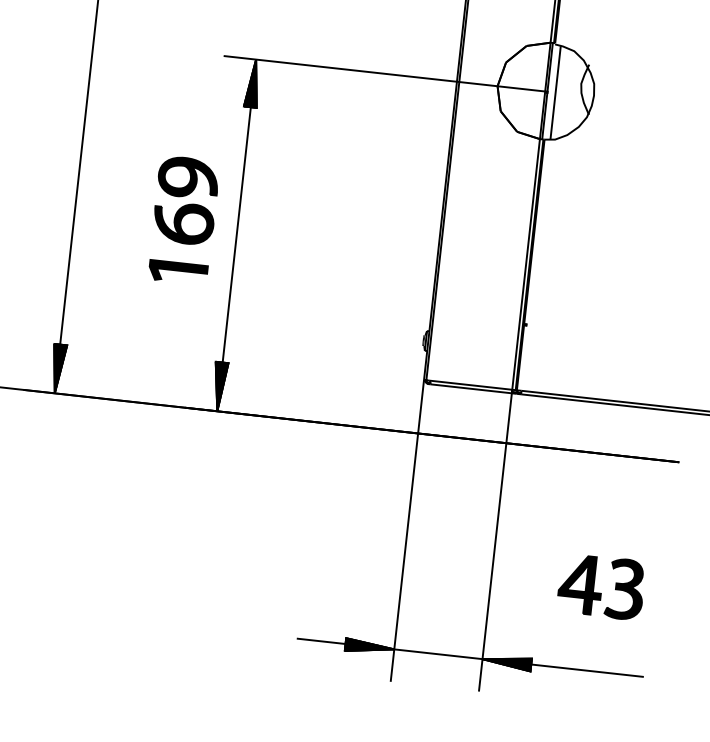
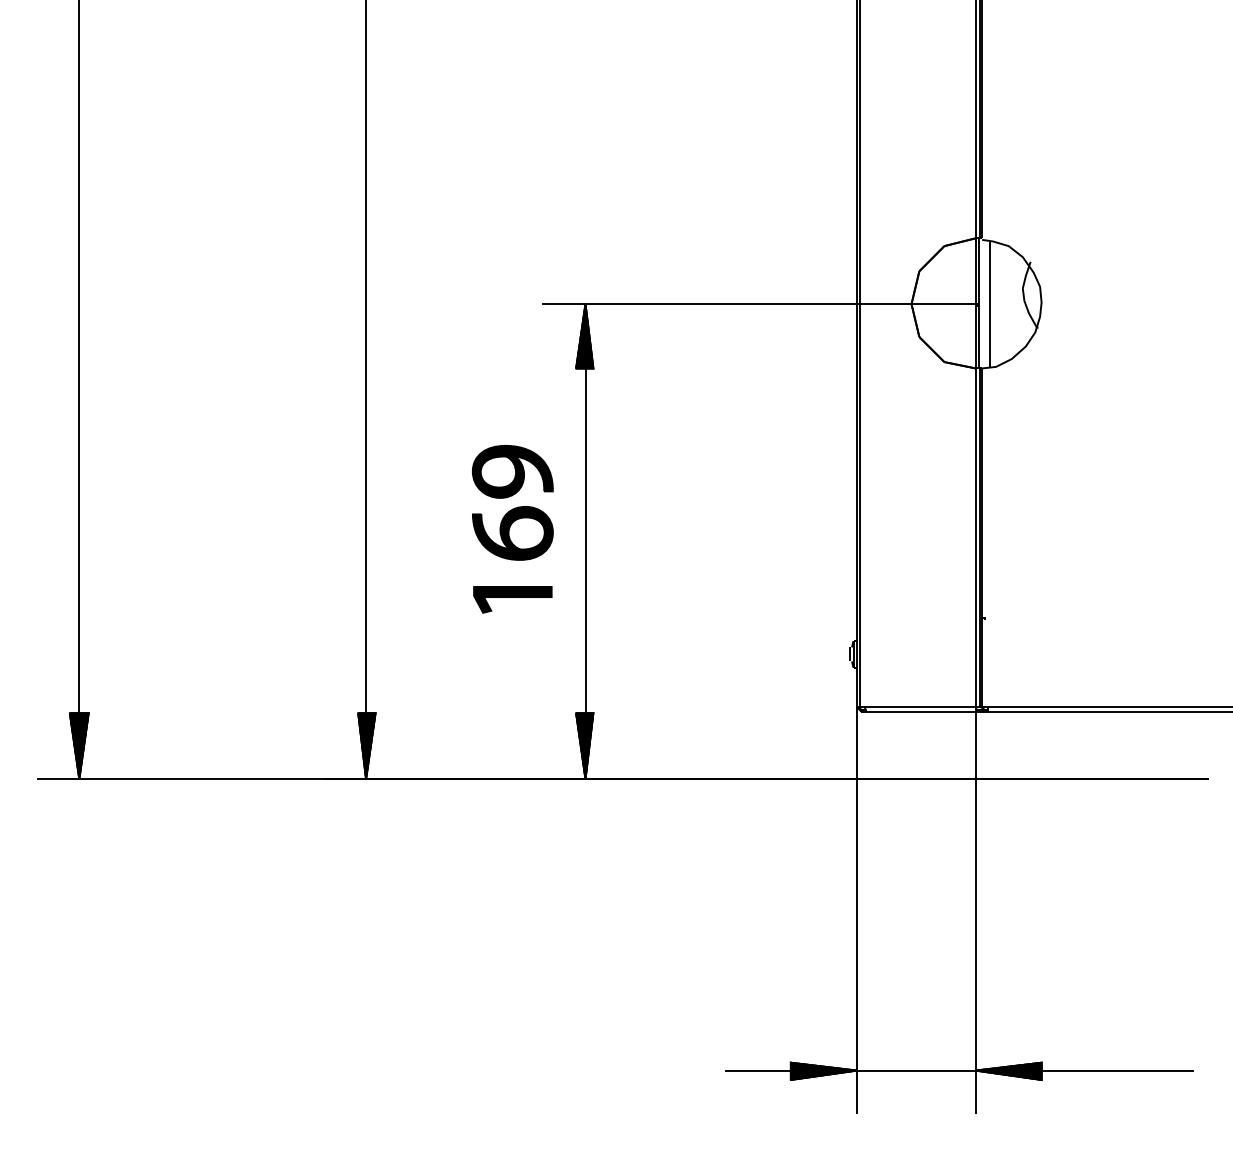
part: (594, 585) -> (1114, 956), removed

